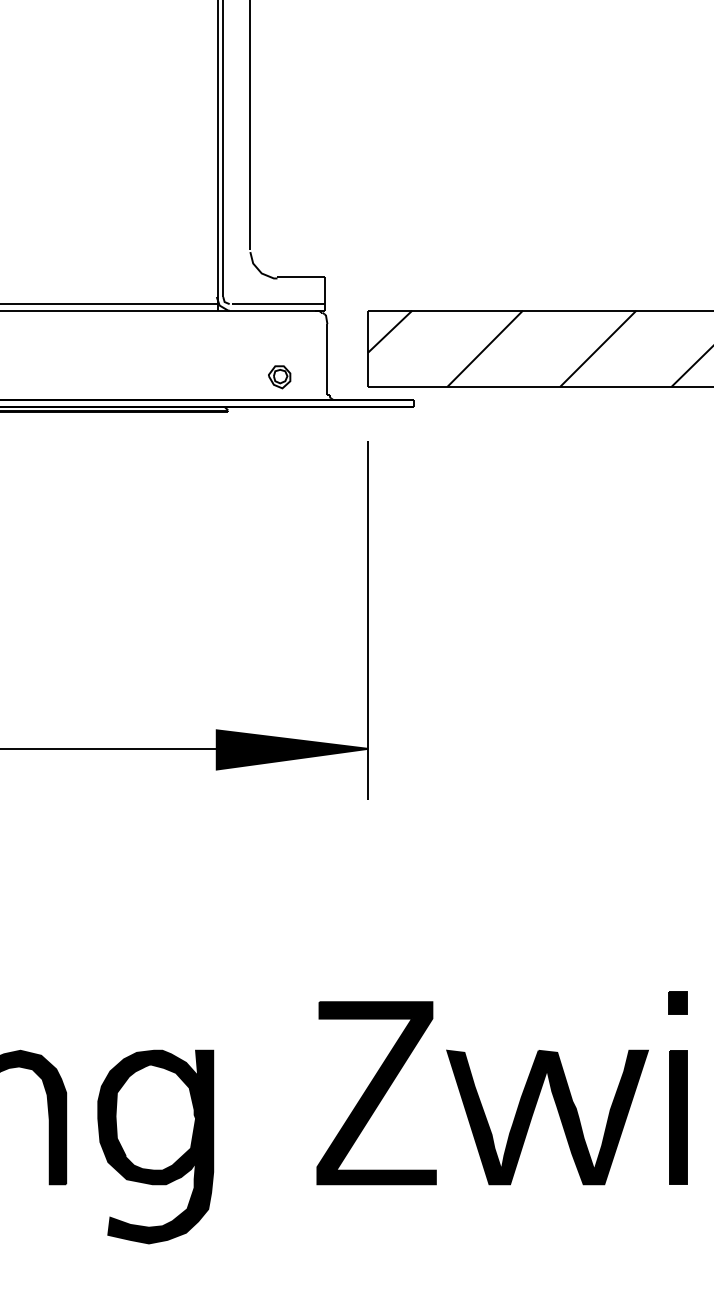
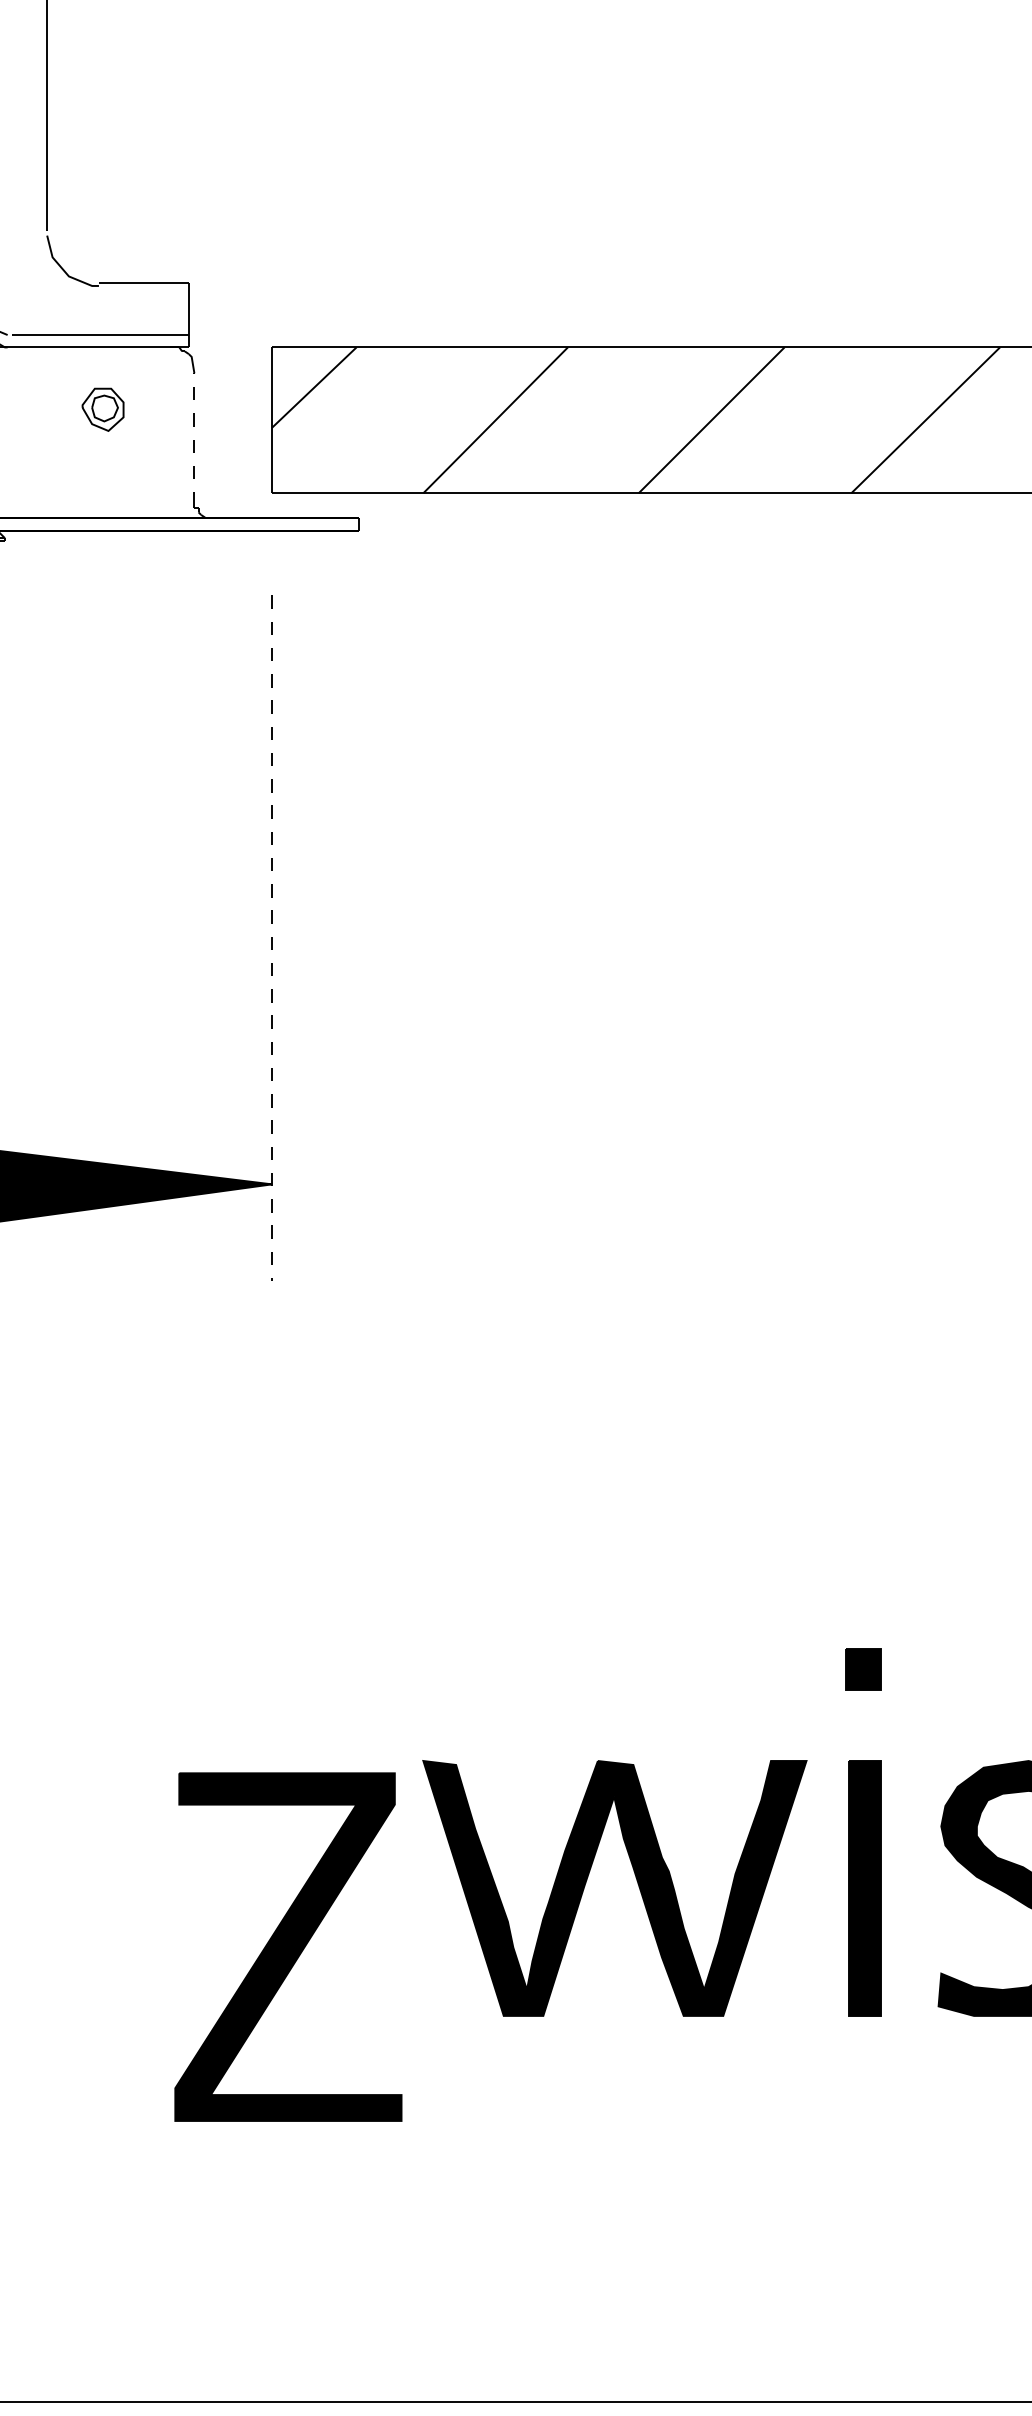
line: (327, 358) -> (194, 438), solid -> dashed
part: (279, 377) -> (102, 410), moved
line: (368, 620) -> (272, 939), solid -> dashed
part: (376, 1093) -> (288, 1947), moved

